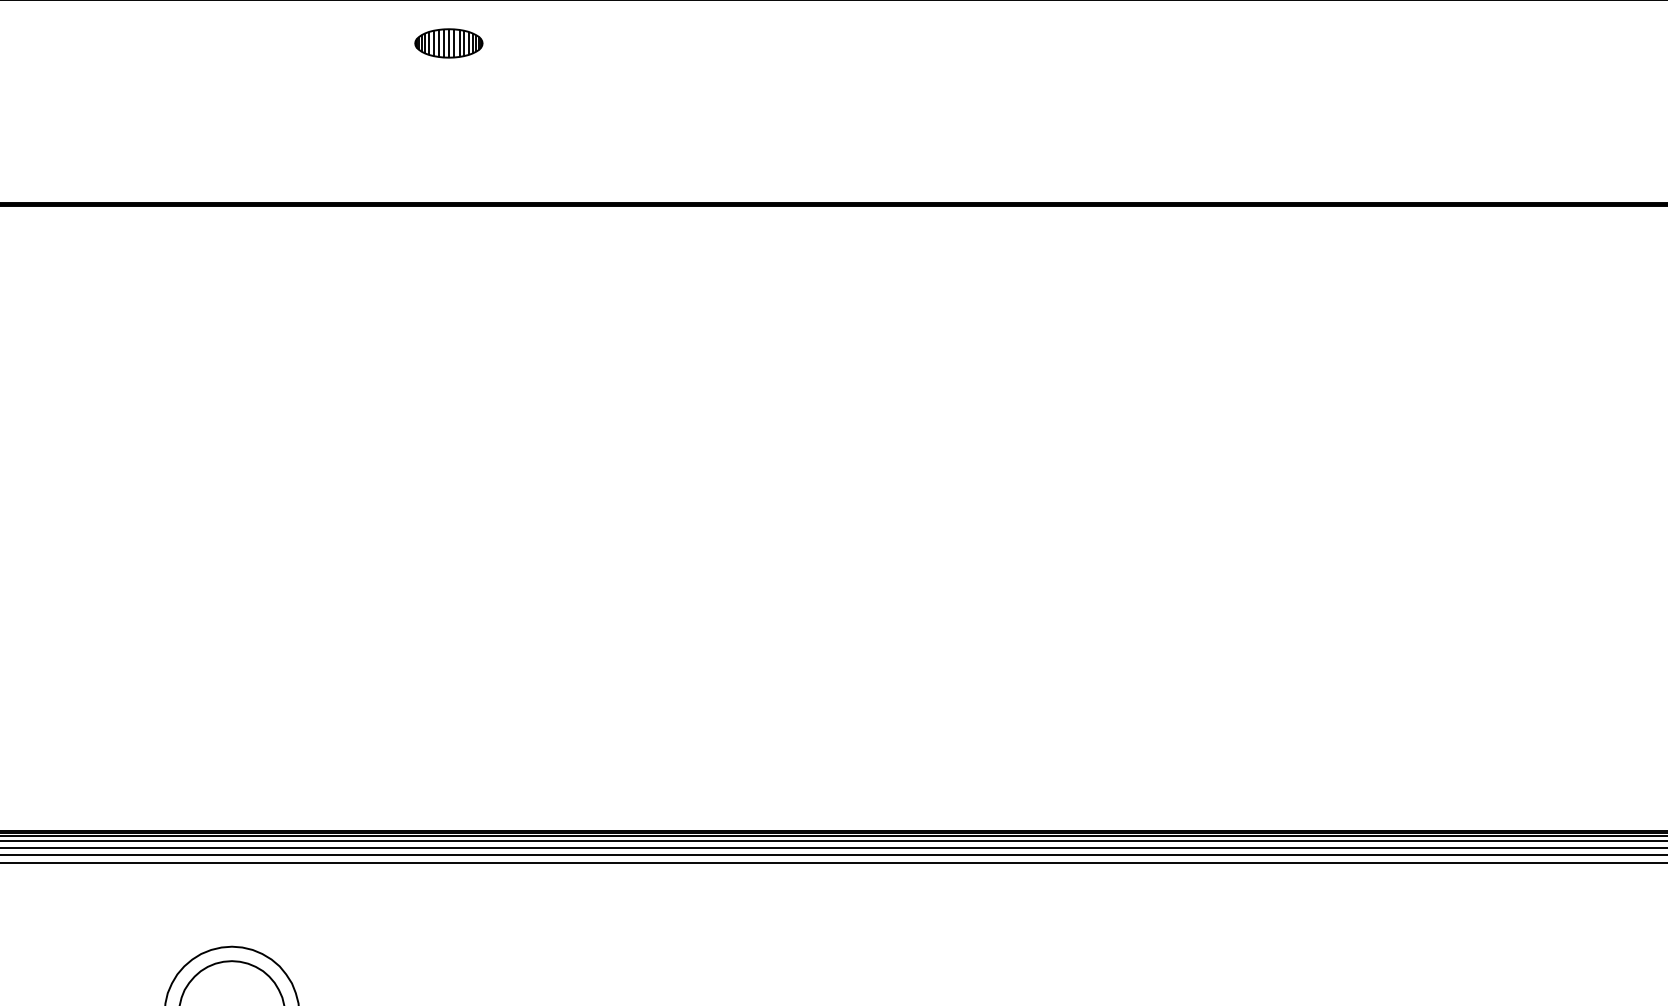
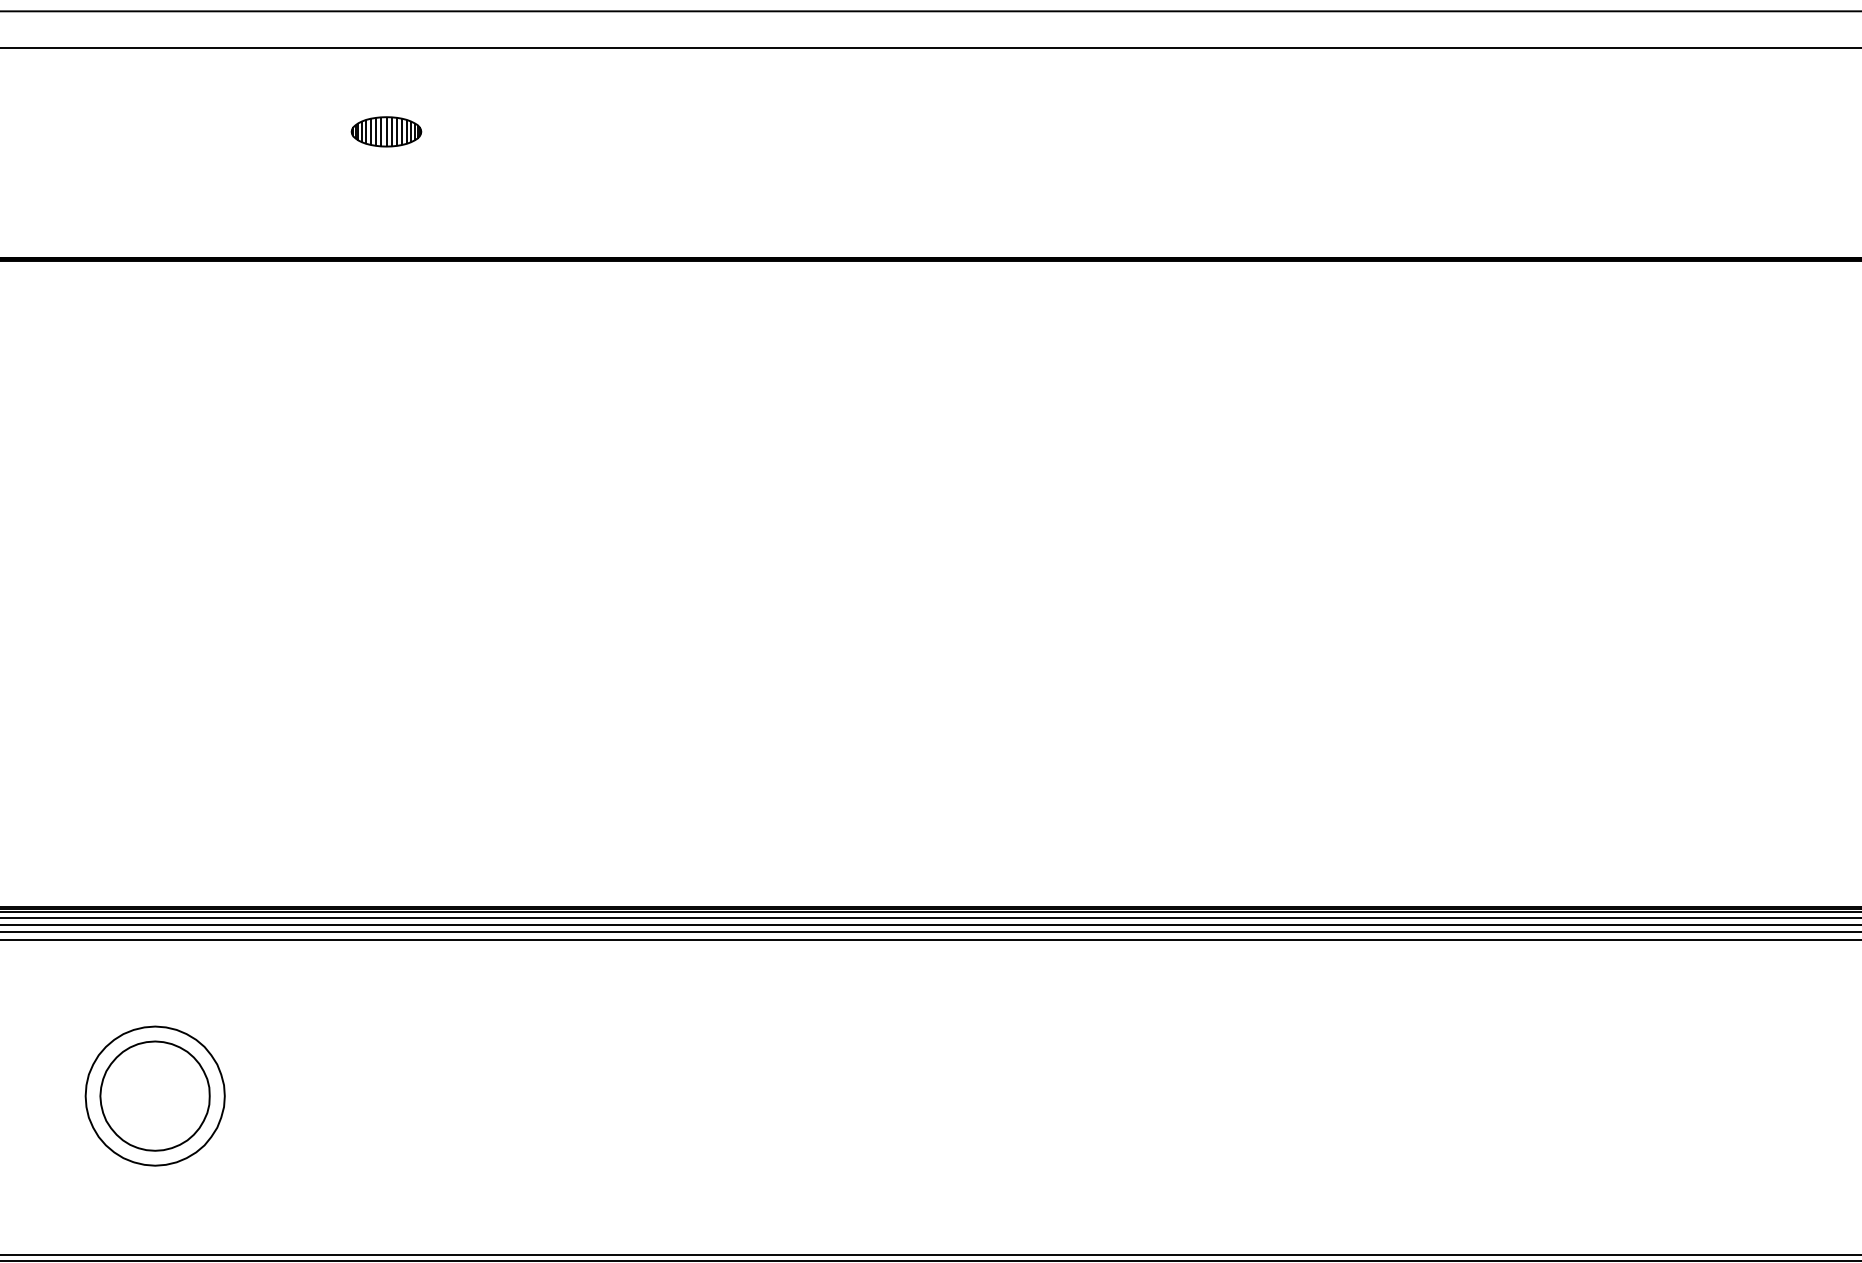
part: (448, 43) -> (386, 131), moved

